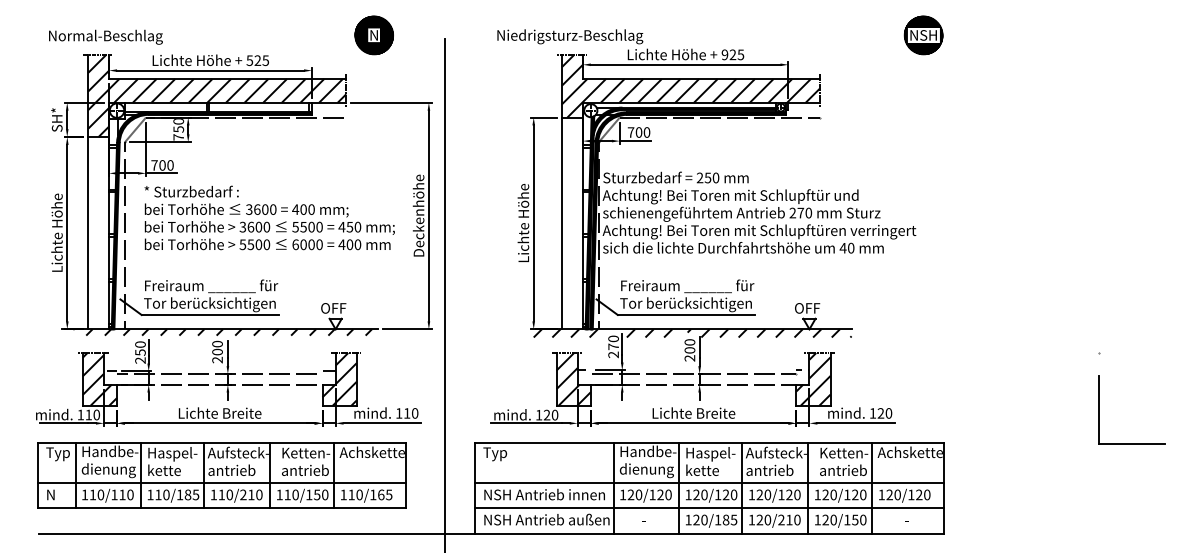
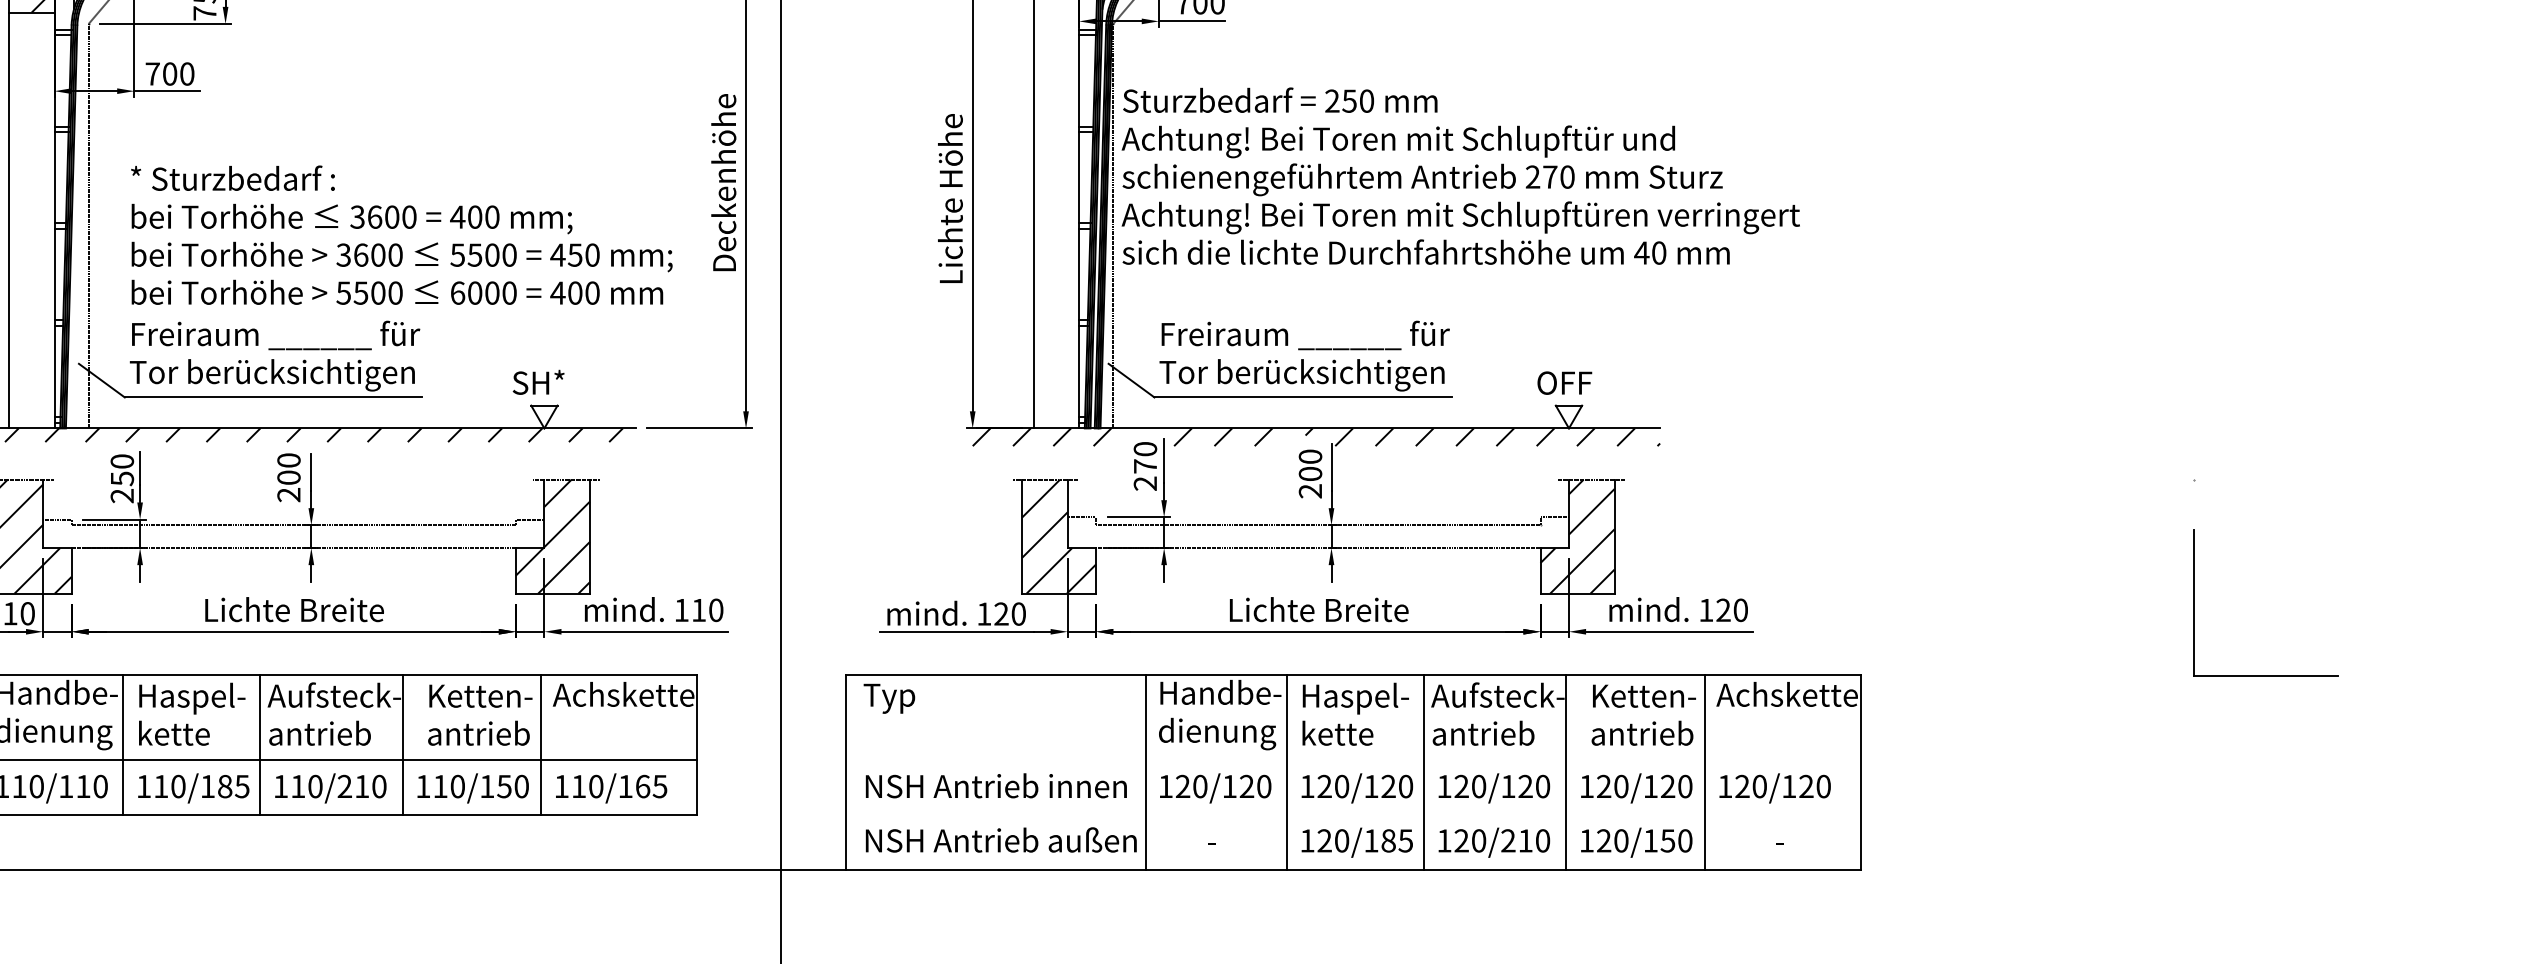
text: (269, 217) -> (401, 234), moved
text: (333, 307) -> (539, 381), OFF -> SH*
line: (709, 482) -> (1352, 759), removed
line: (709, 507) -> (1352, 813), removed

